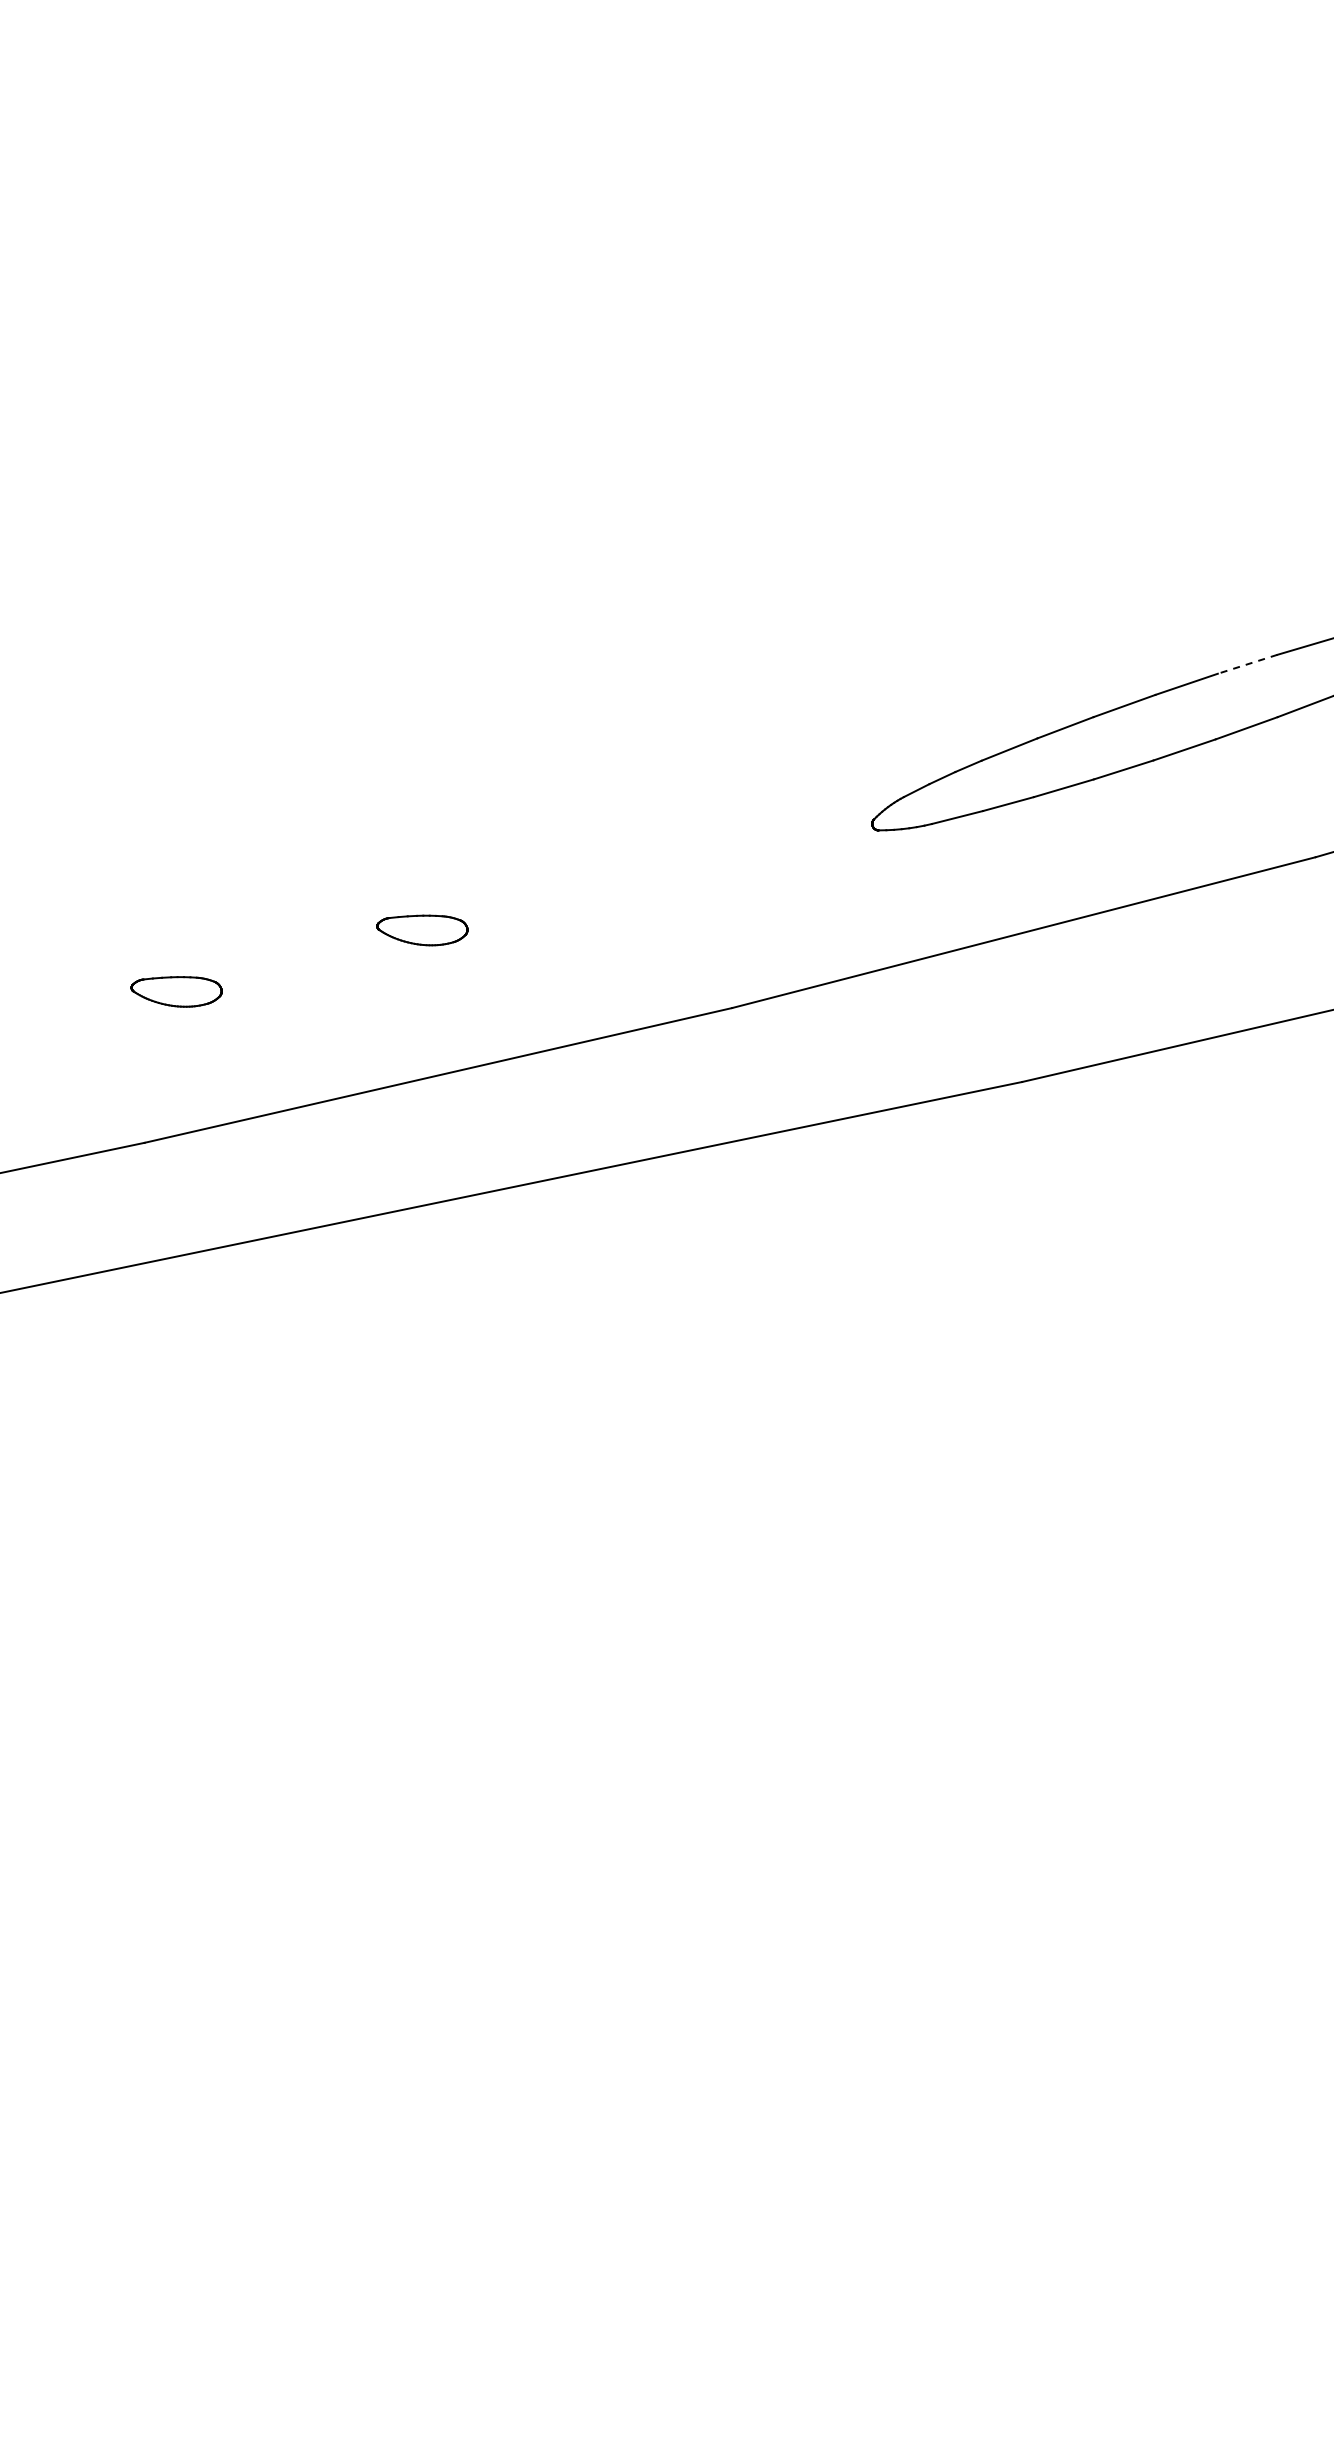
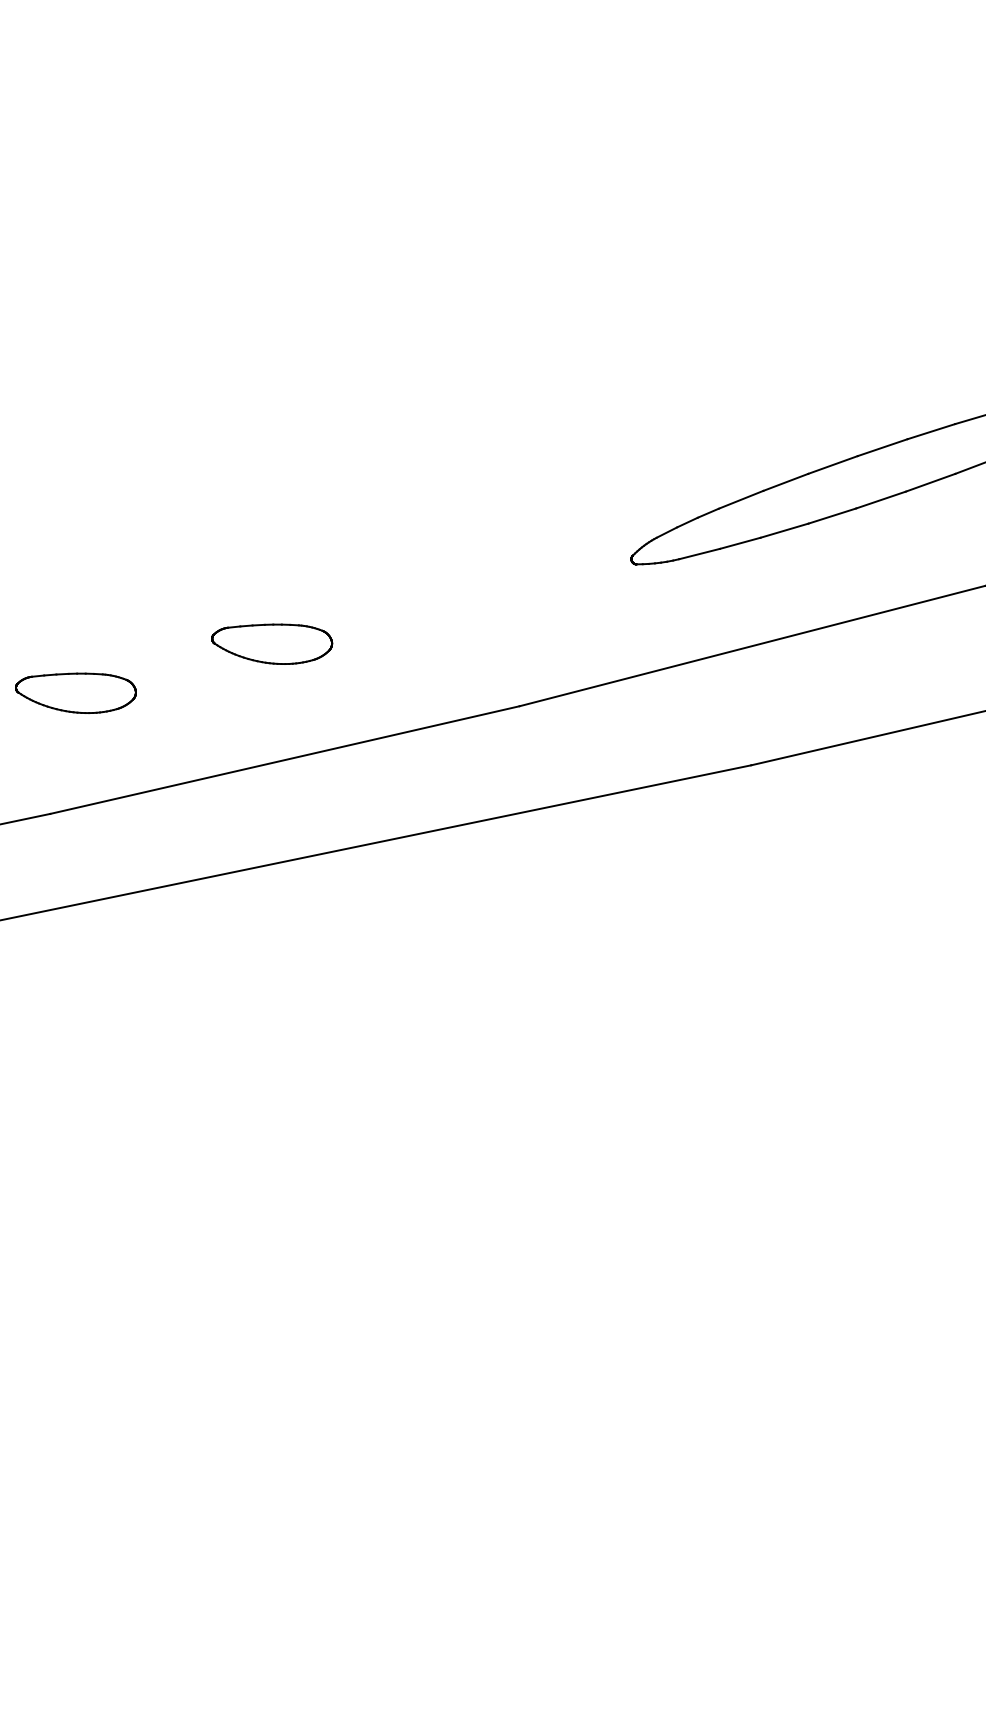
line: (1247, 664) -> (931, 431), dashed -> solid
part: (422, 930) -> (272, 644), size x1.67
part: (176, 991) -> (75, 693), size x1.67

